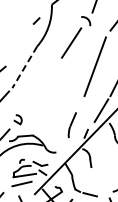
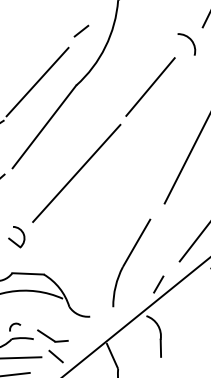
line: (18, 46) -> (36, 80), added
line: (24, 67) -> (43, 127), dashed -> solid
line: (41, 86) -> (75, 172), added
part: (72, 124) -> (131, 261), size x1.67

